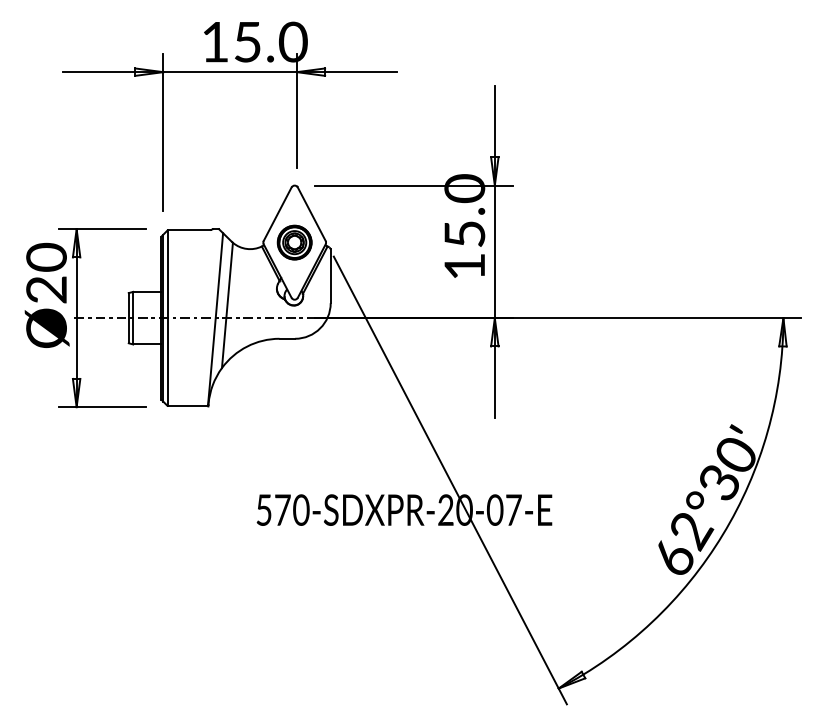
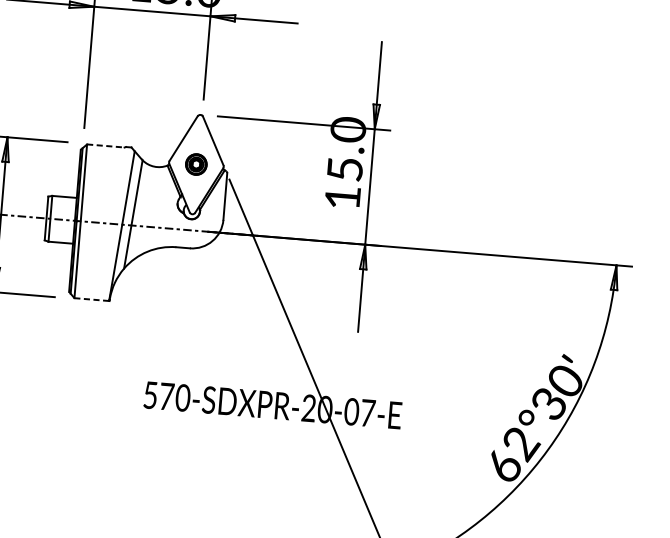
line: (189, 229) -> (105, 145), solid -> dashed
part: (294, 242) -> (196, 164), size x0.7
line: (188, 406) -> (92, 299), solid -> dashed

